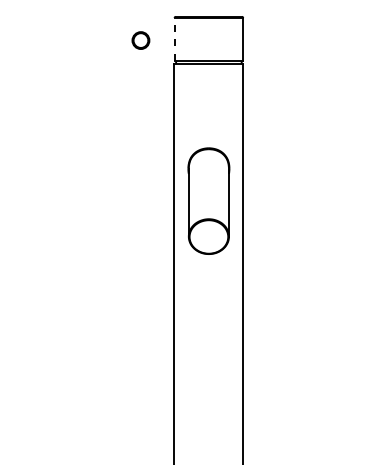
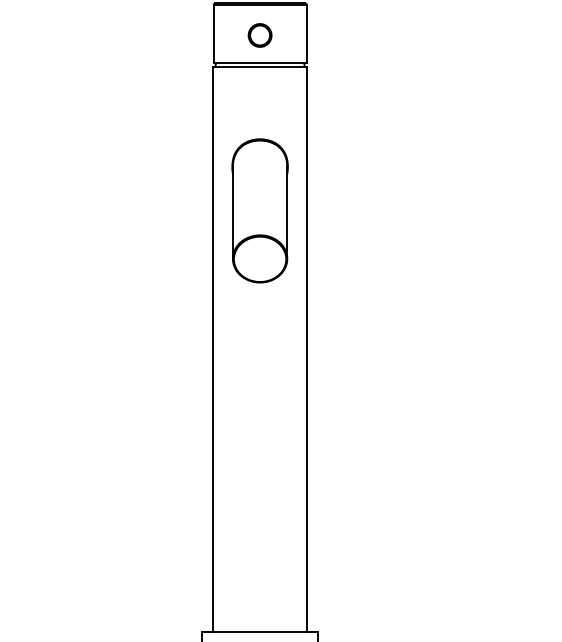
line: (174, 39) -> (213, 33), dashed -> solid
part: (140, 40) -> (259, 35), moved
part: (208, 200) -> (259, 210), moved

